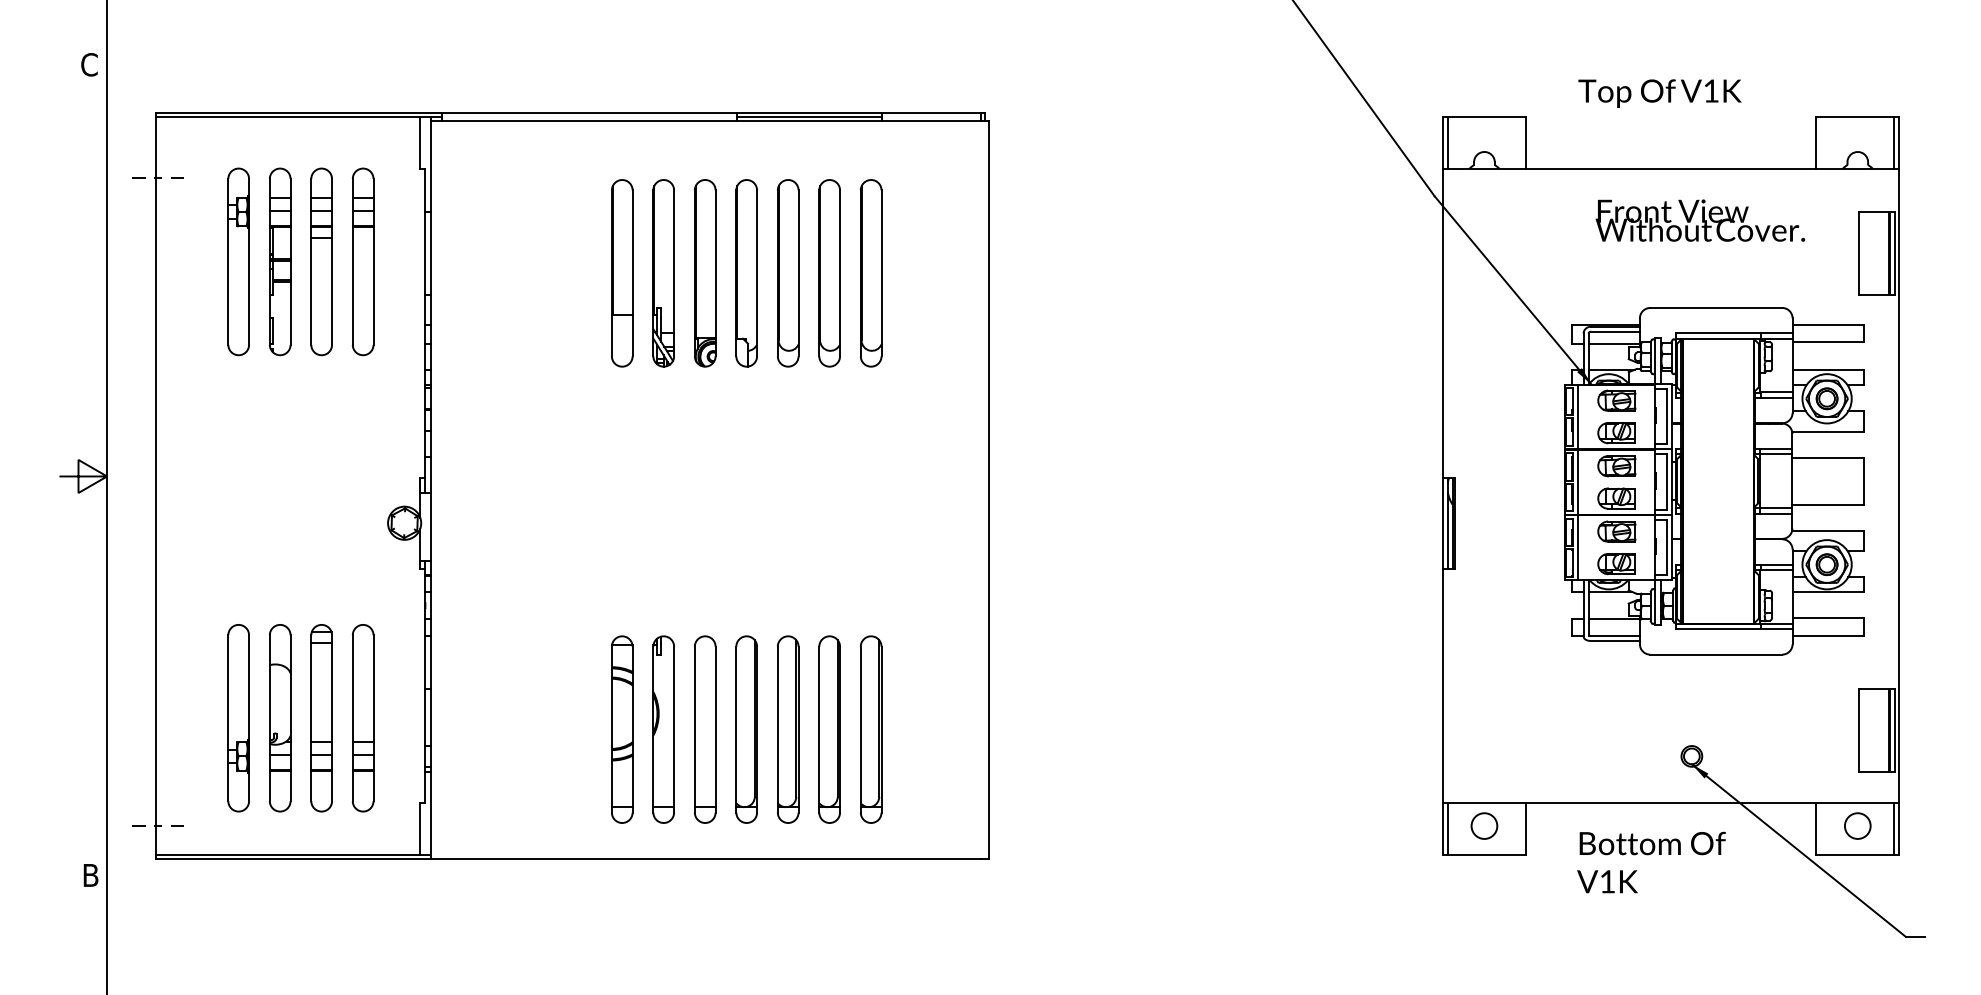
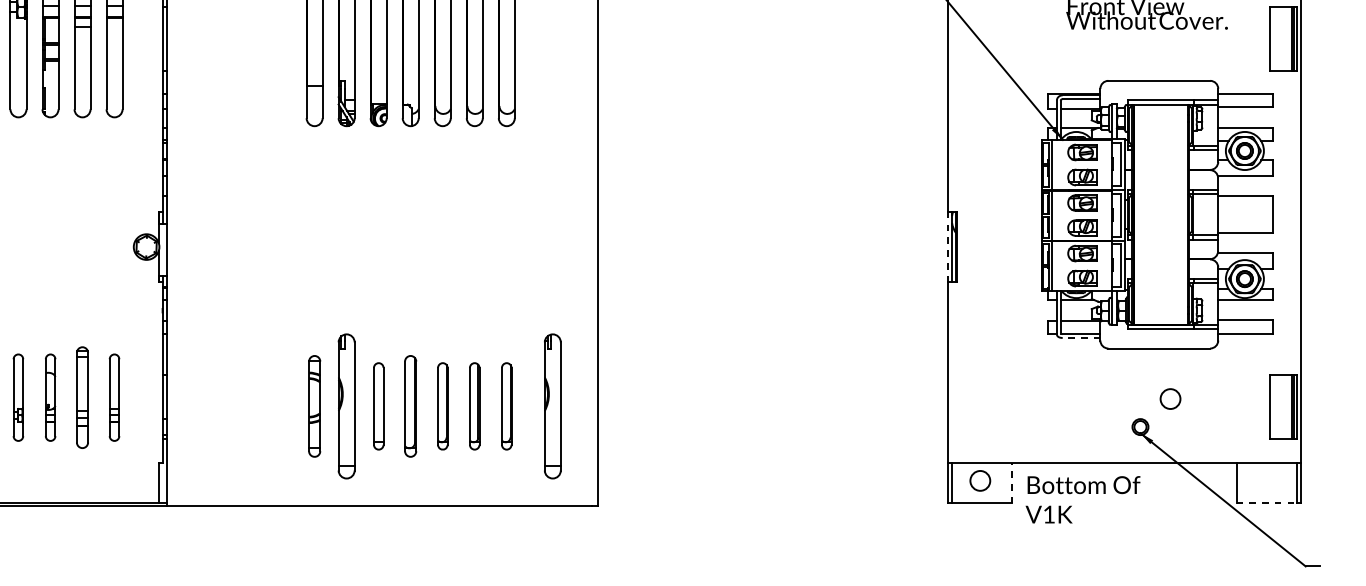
line: (1442, 523) -> (947, 247), solid -> dashed
line: (1615, 640) -> (1081, 337), solid -> dashed
part: (238, 718) -> (18, 397), size x0.6
part: (280, 718) -> (50, 397), size x0.6
part: (321, 718) -> (82, 397), size x0.7
part: (362, 718) -> (114, 397), size x0.6
part: (622, 729) -> (314, 406), size x0.7
part: (705, 729) -> (378, 406), size x0.6
part: (746, 729) -> (410, 406), size x0.7
part: (788, 729) -> (442, 406), size x0.6
part: (829, 729) -> (474, 406), size x0.6
part: (870, 729) -> (506, 406), size x0.6
part: (930, 729) -> (552, 406), added
circle: (1857, 825) -> (1170, 398), moved
line: (1525, 828) -> (1012, 482), solid -> dashed
line: (1855, 855) -> (1266, 503), solid -> dashed
text: (1651, 862) -> (1083, 499), moved

